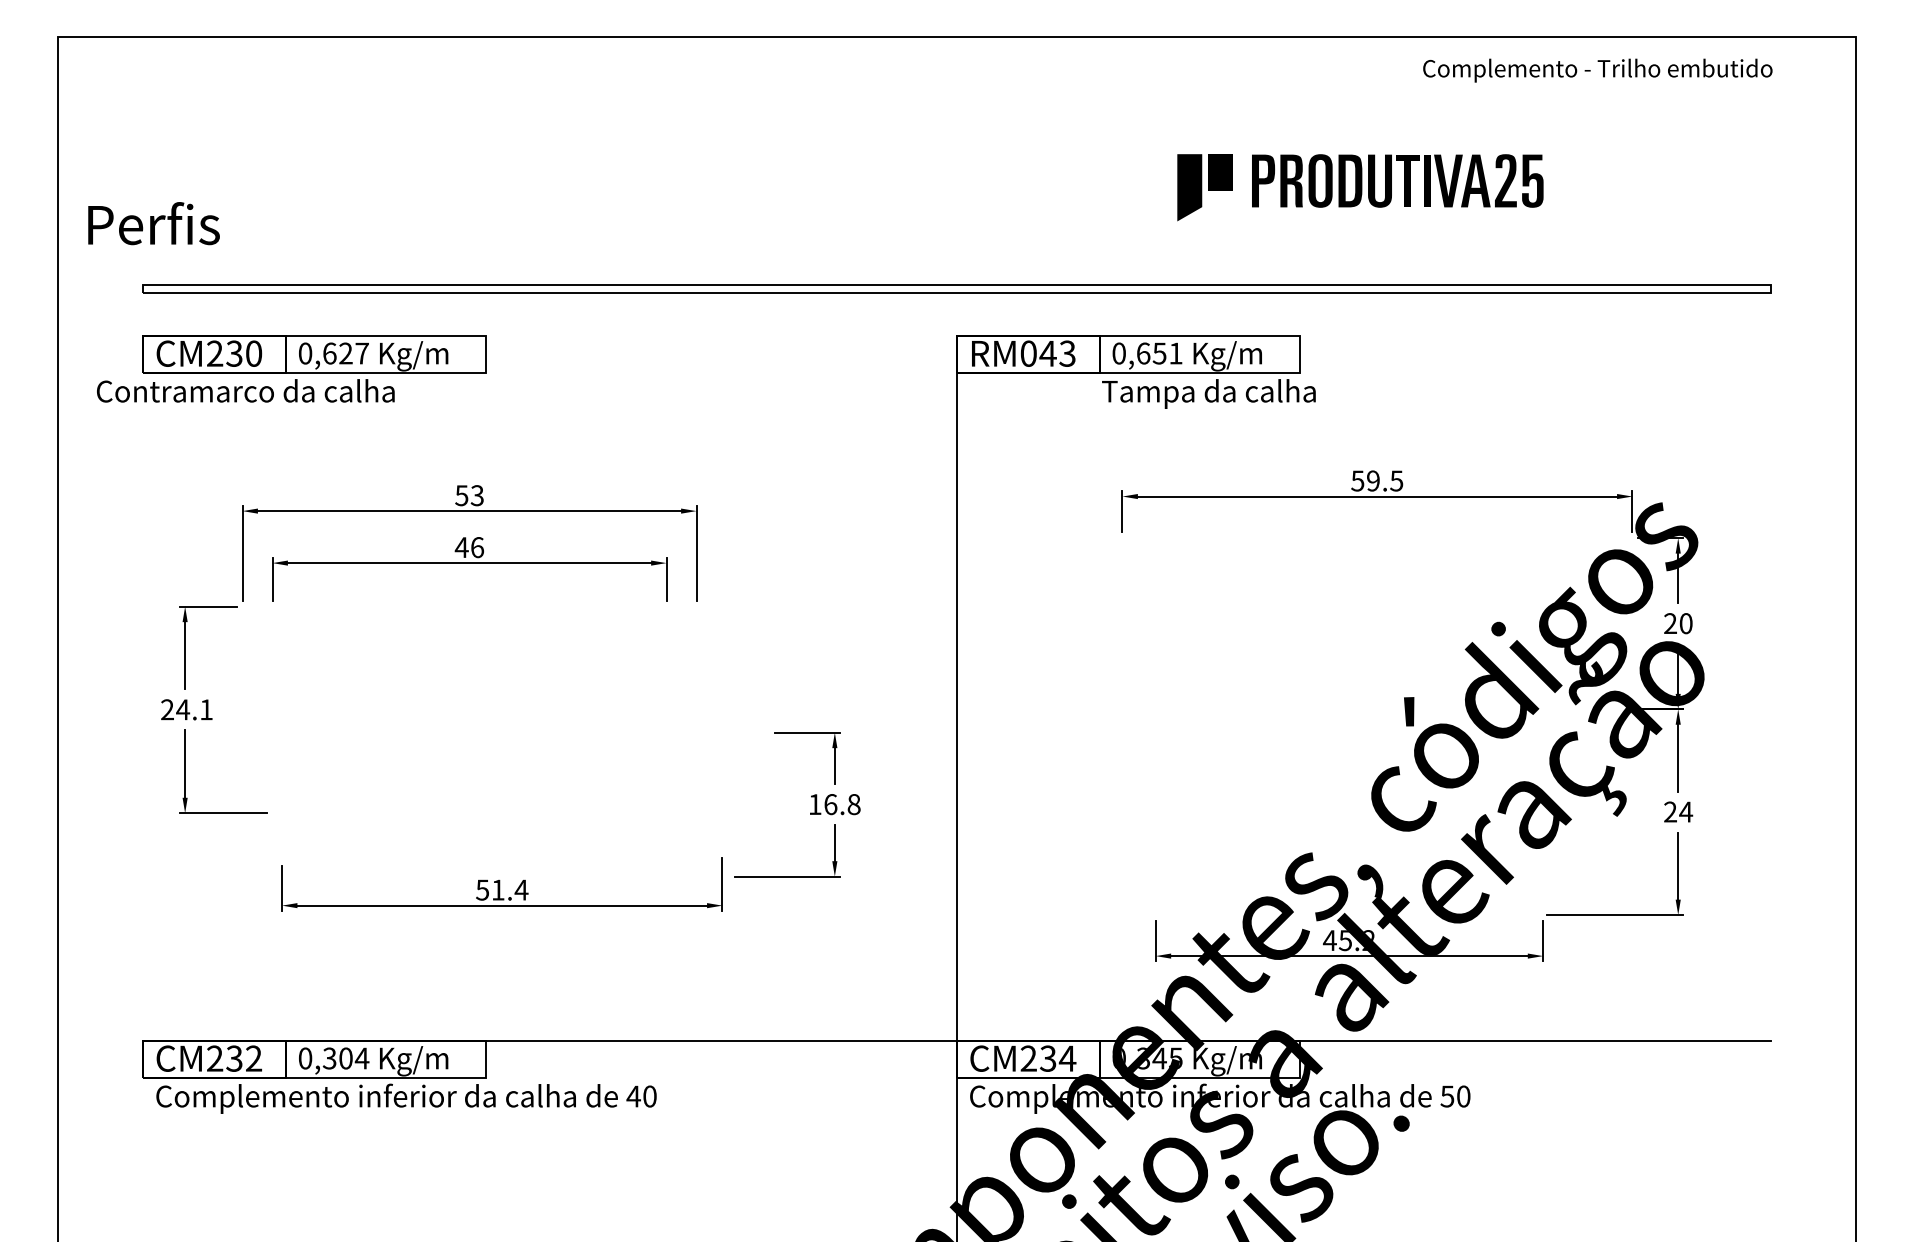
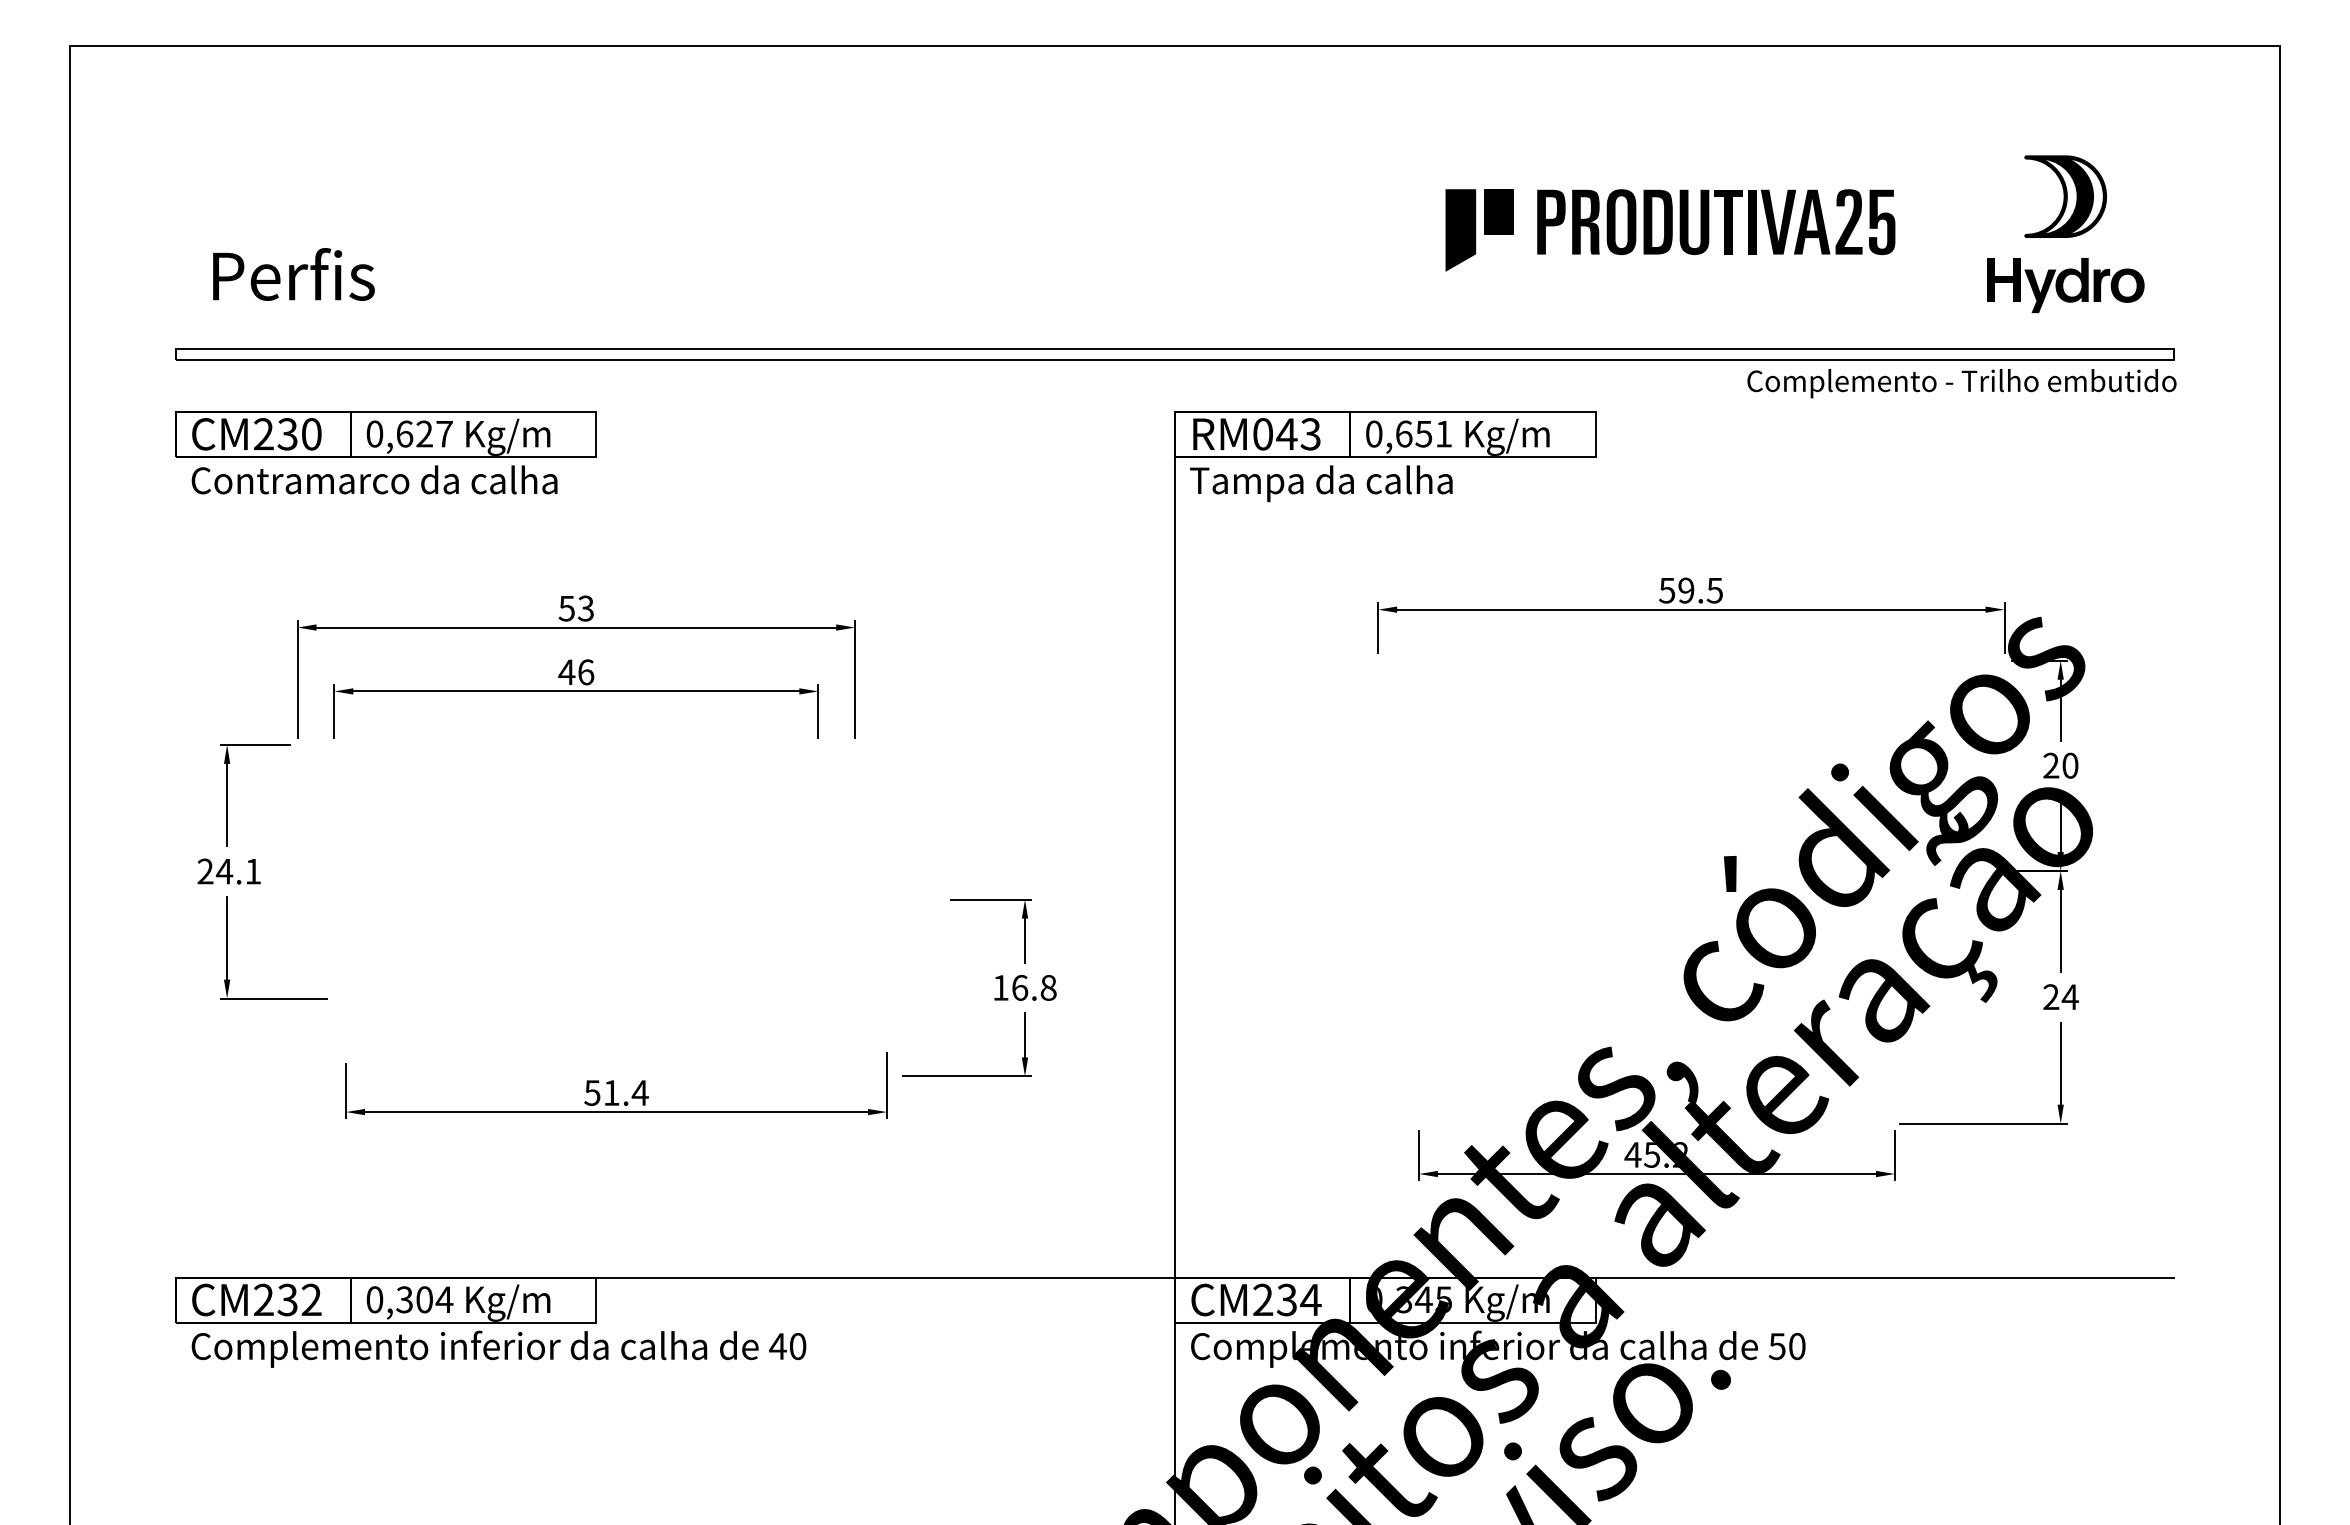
text: (1597, 70) -> (1961, 383), moved
part: (1682, 191) -> (2065, 234), added
text: (153, 223) -> (293, 274), moved
text: (245, 390) -> (374, 479), moved
text: (1209, 393) -> (1321, 483), moved

